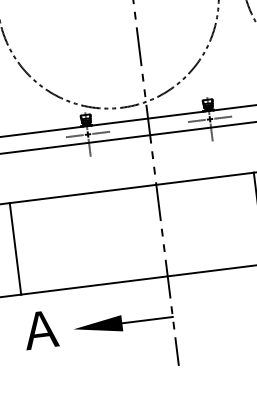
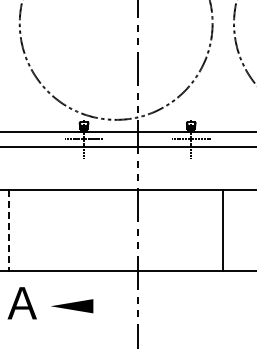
line: (16, 248) -> (9, 230), solid -> dashed
line: (147, 320) -> (115, 306), removed

